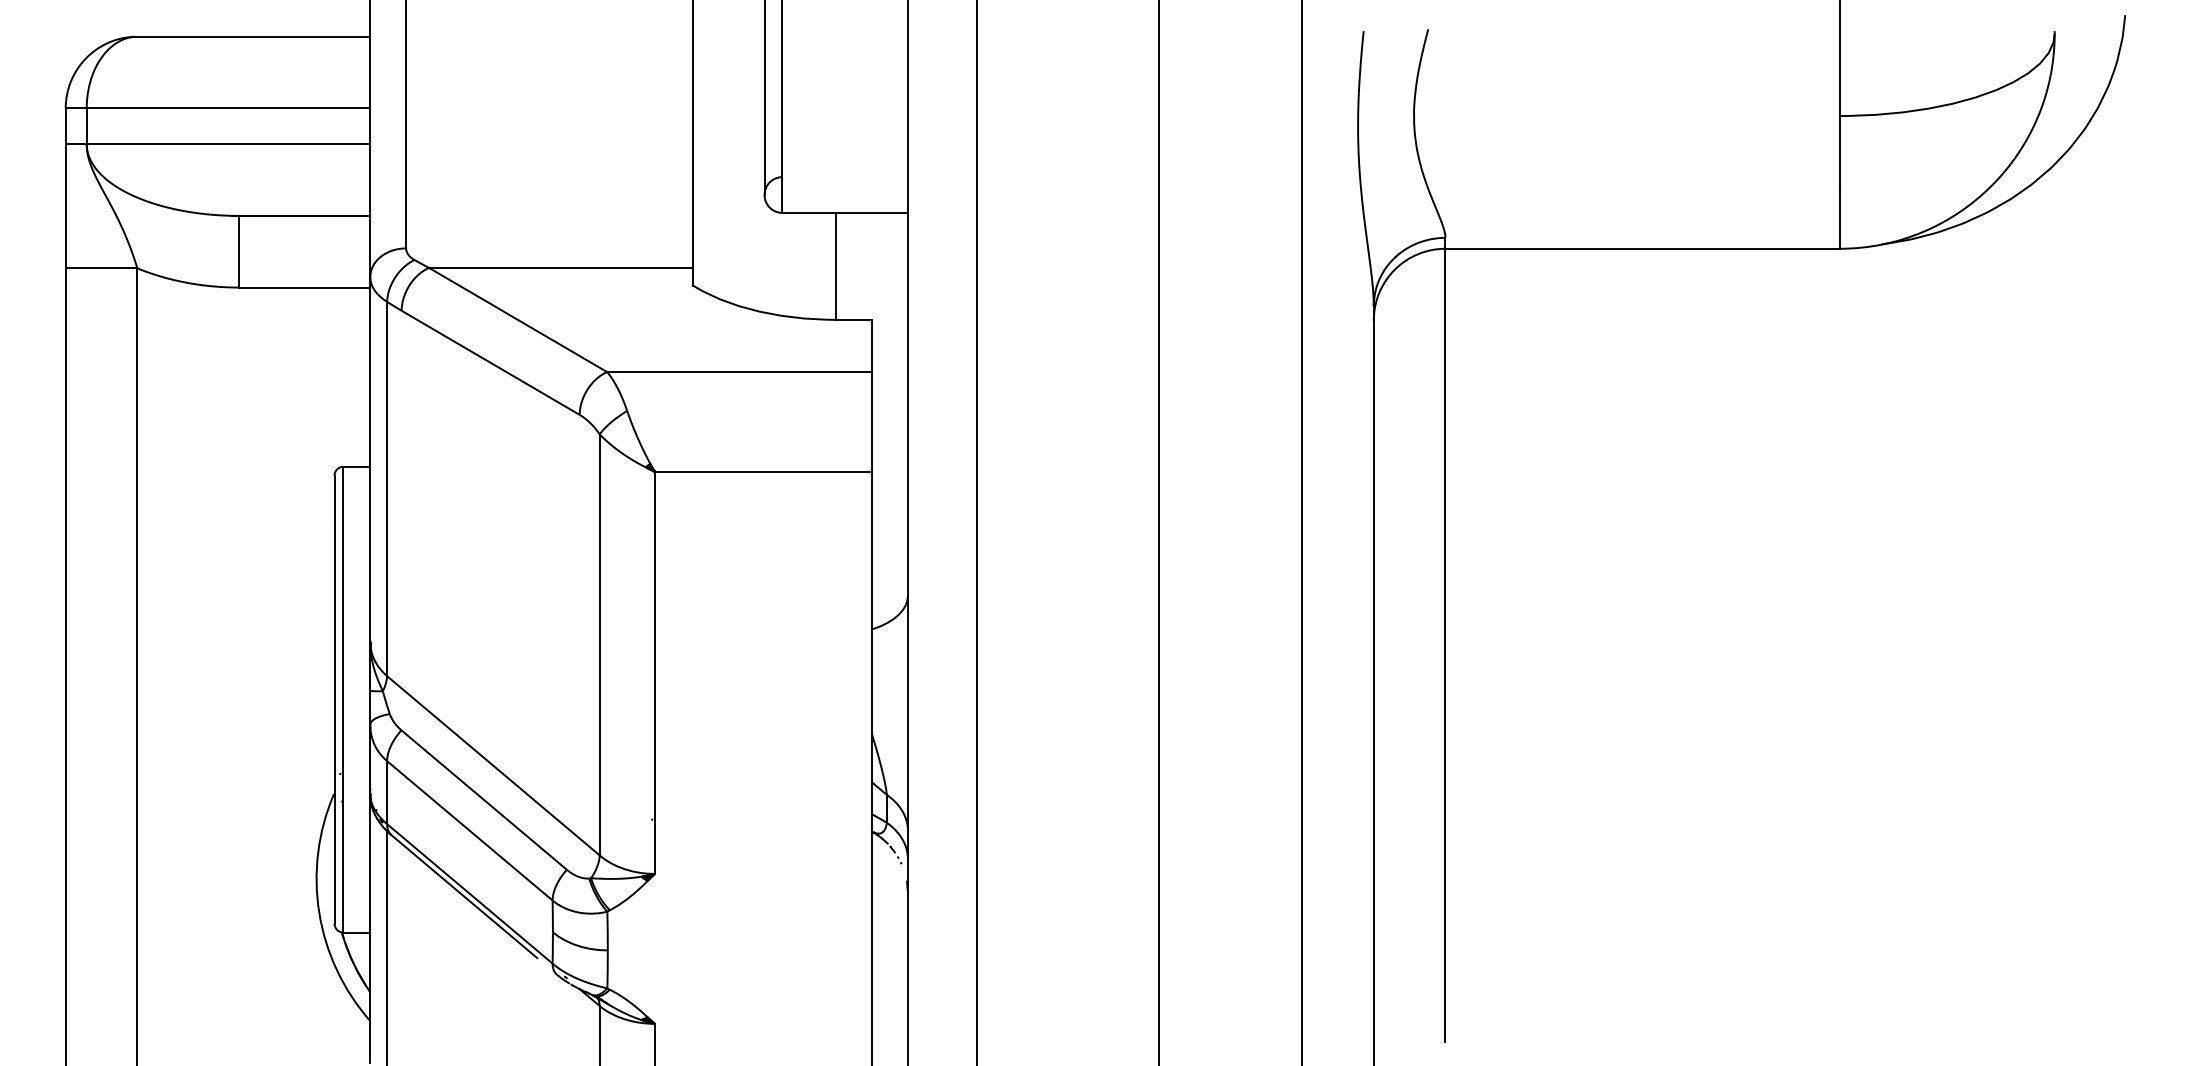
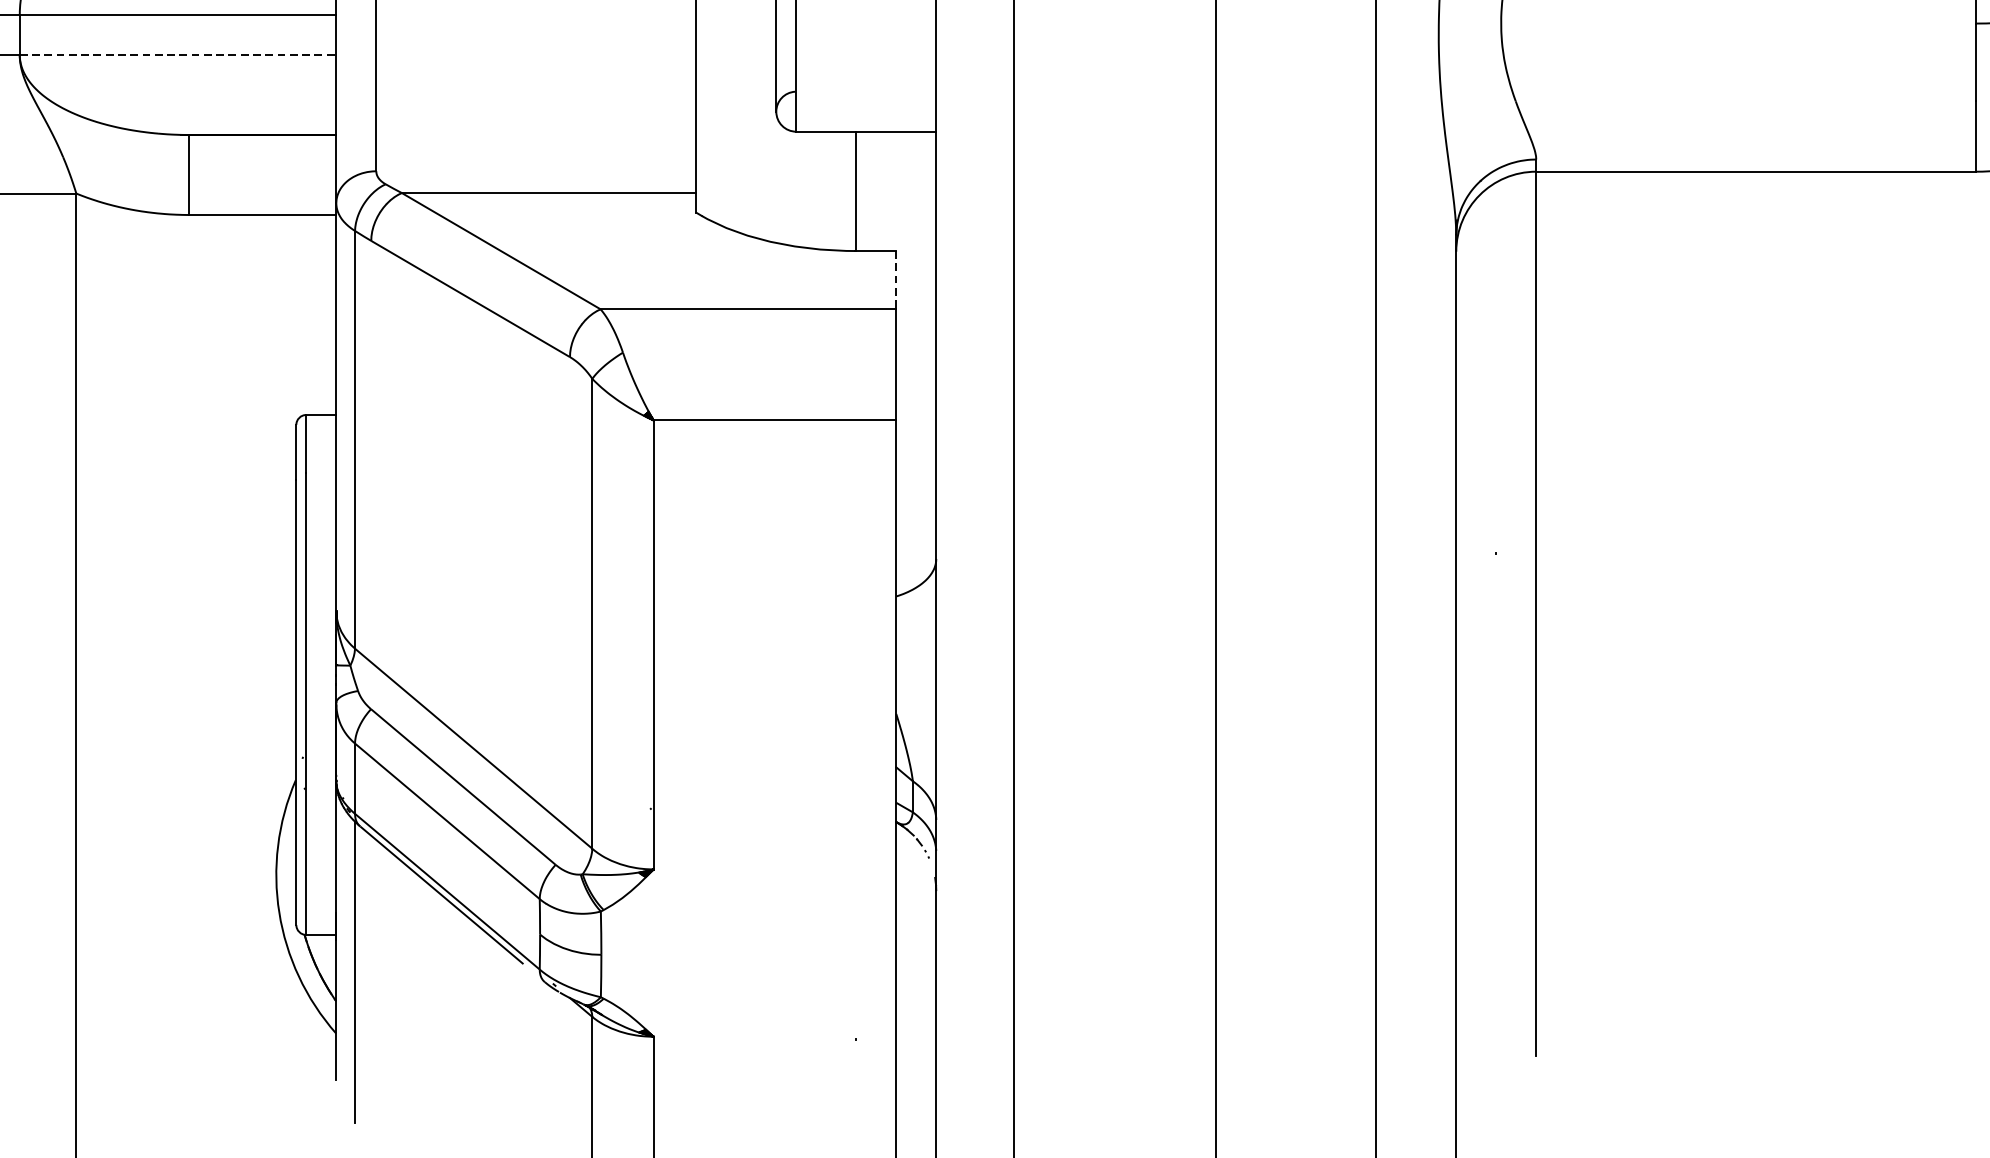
line: (228, 144) -> (178, 55), solid -> dashed
line: (872, 346) -> (896, 280), solid -> dashed

